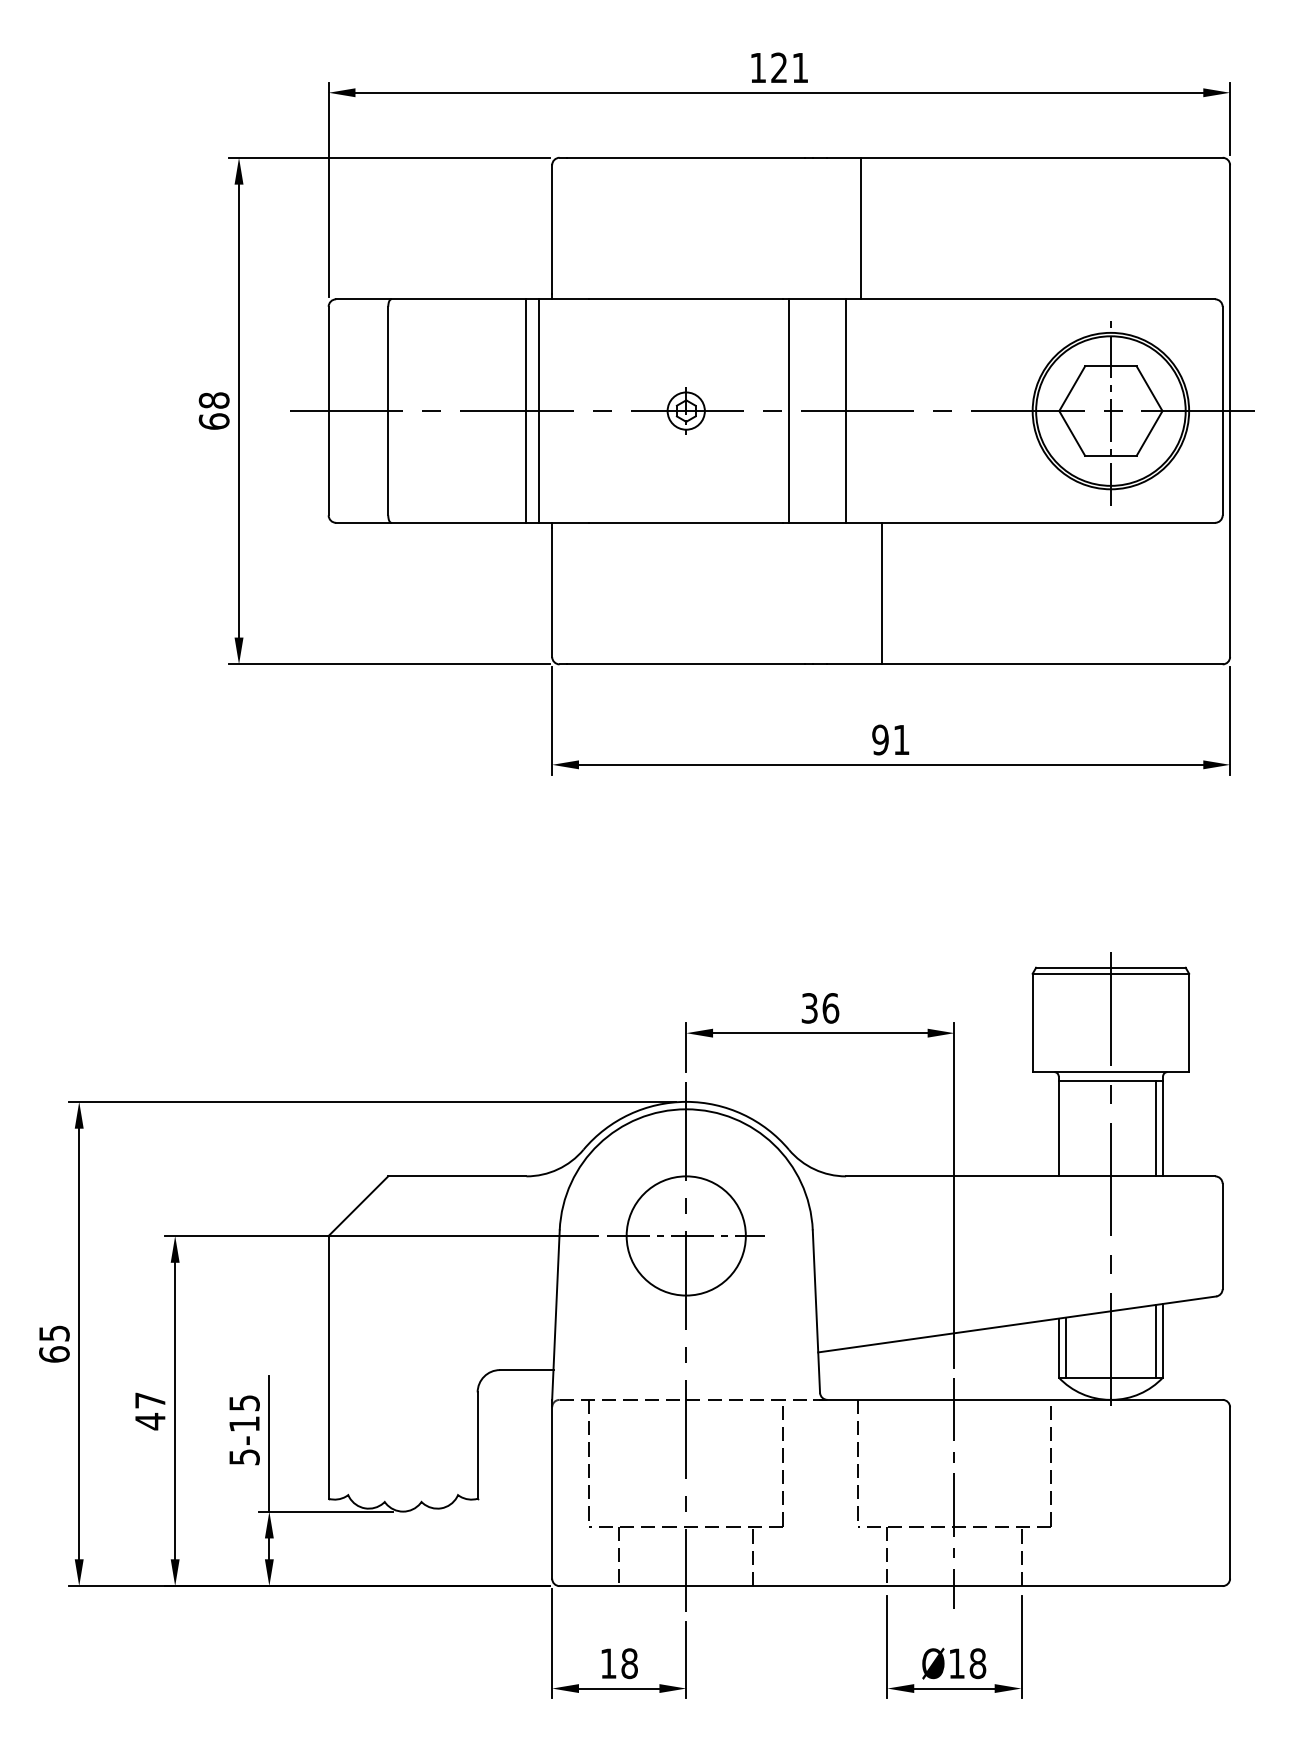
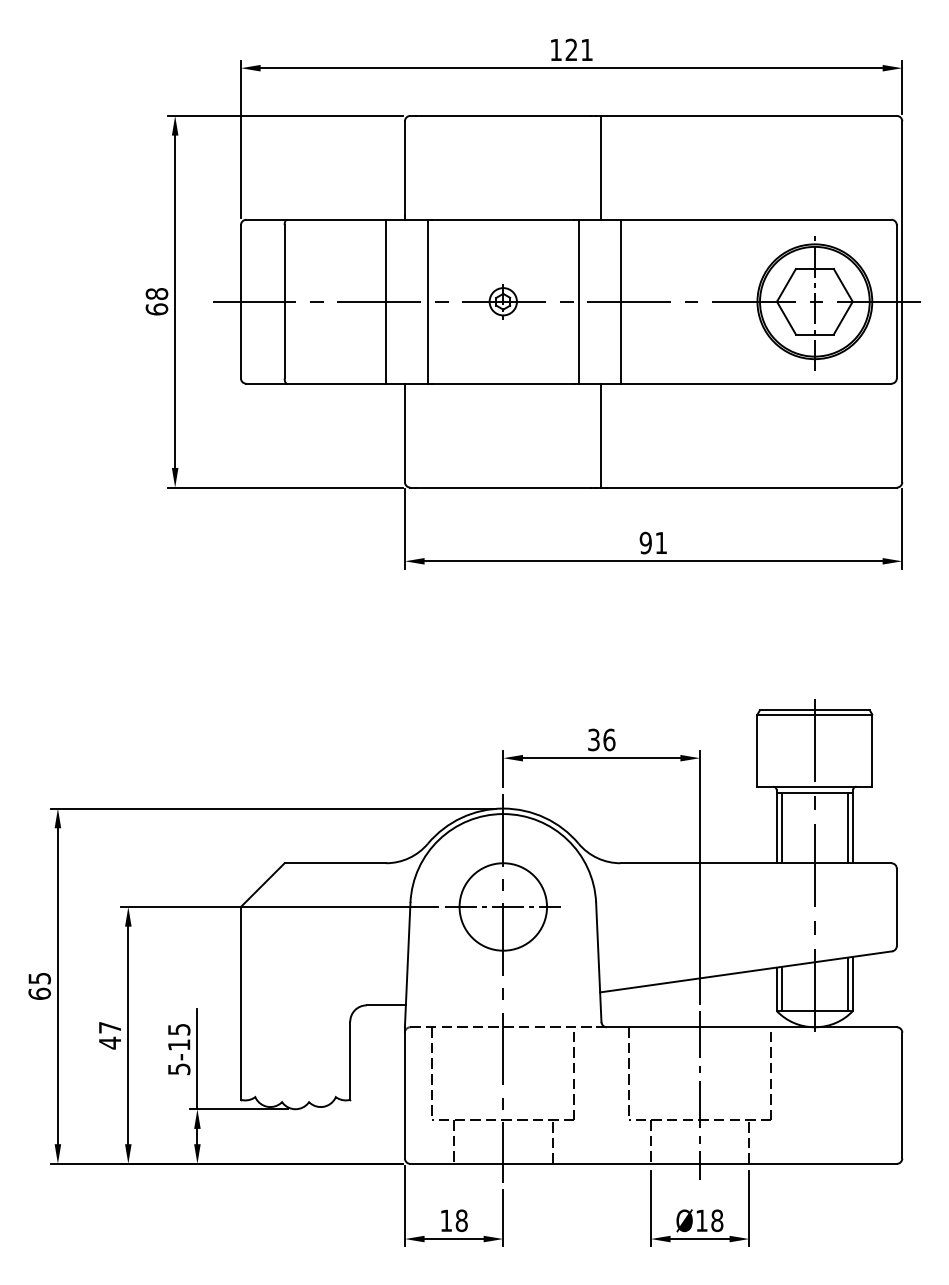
line: (861, 228) -> (601, 167), moved
line: (538, 410) -> (427, 301), moved
line: (882, 593) -> (601, 435), moved
line: (1066, 1128) -> (782, 828), added

